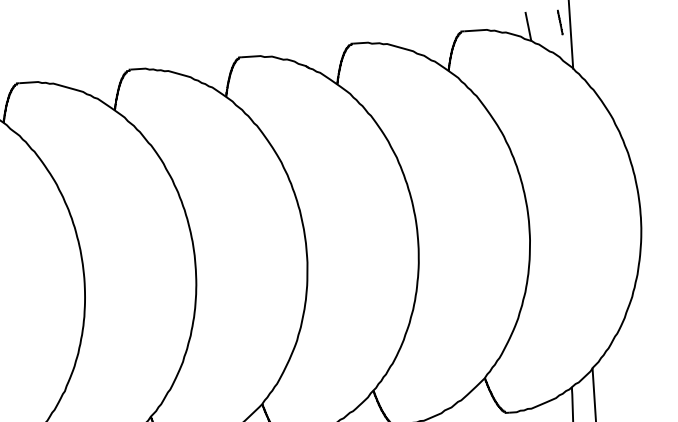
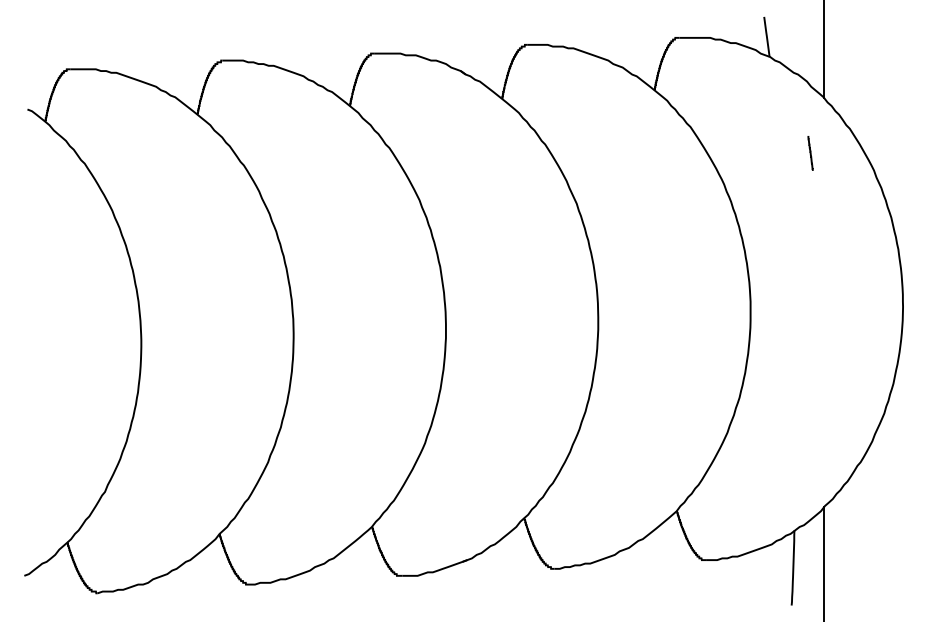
line: (560, 22) -> (810, 153), moved

